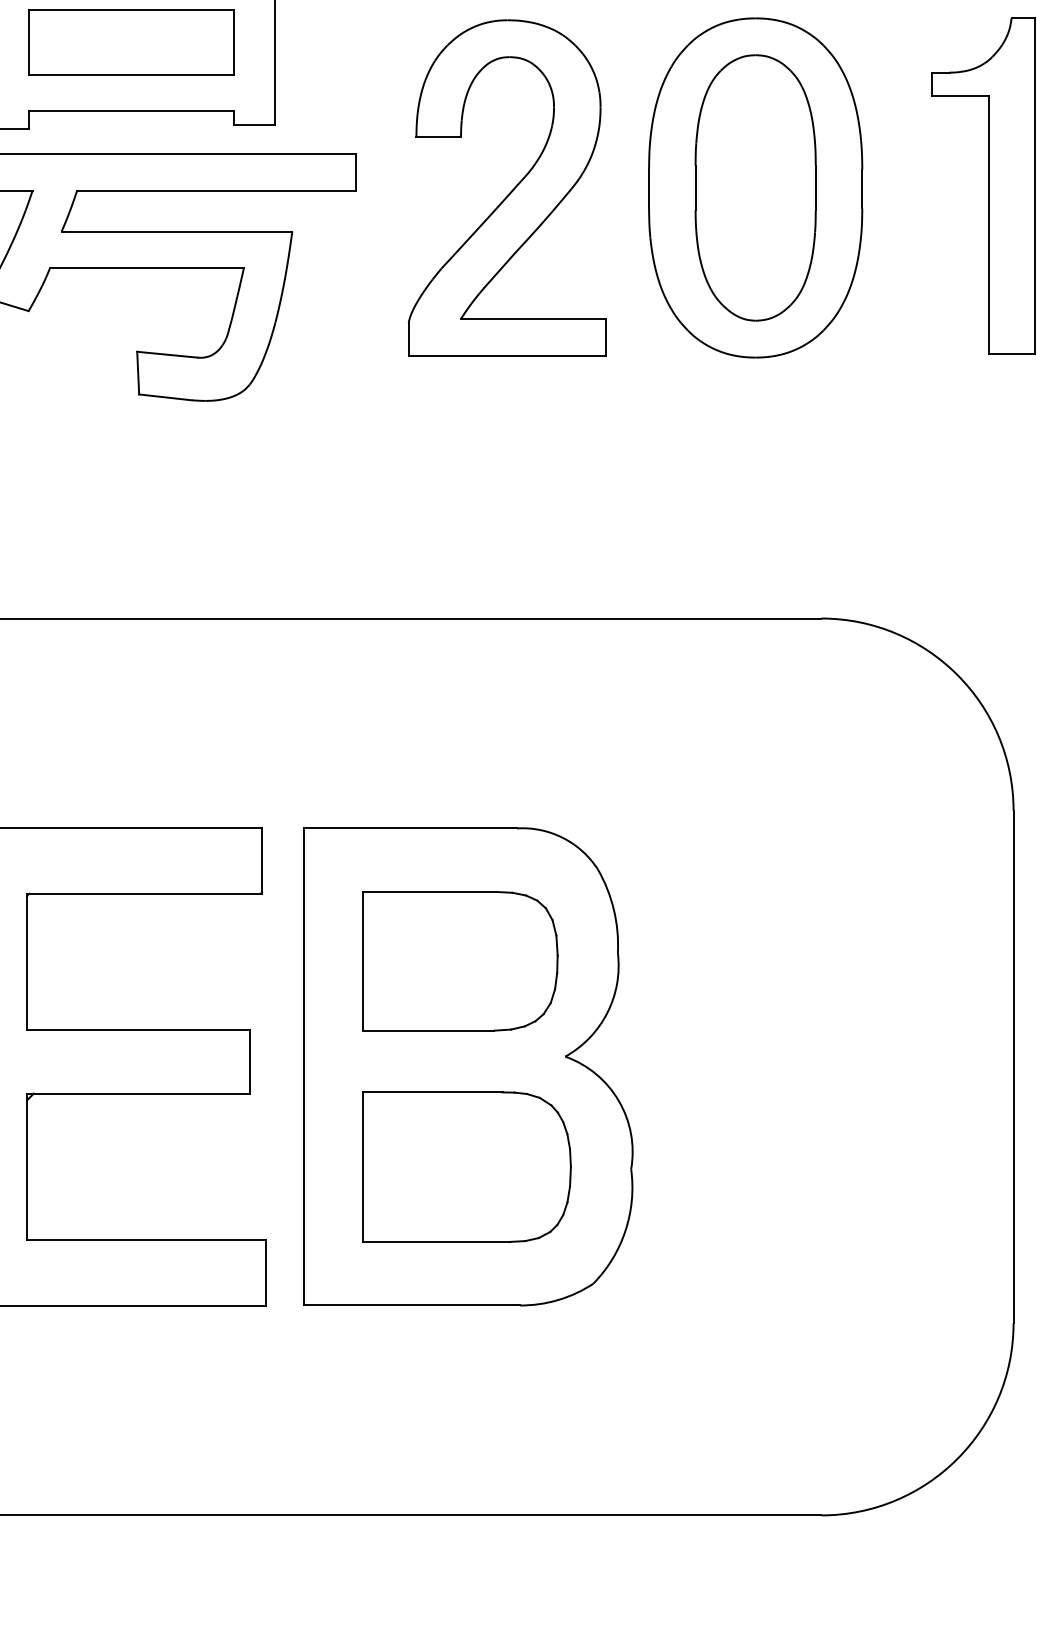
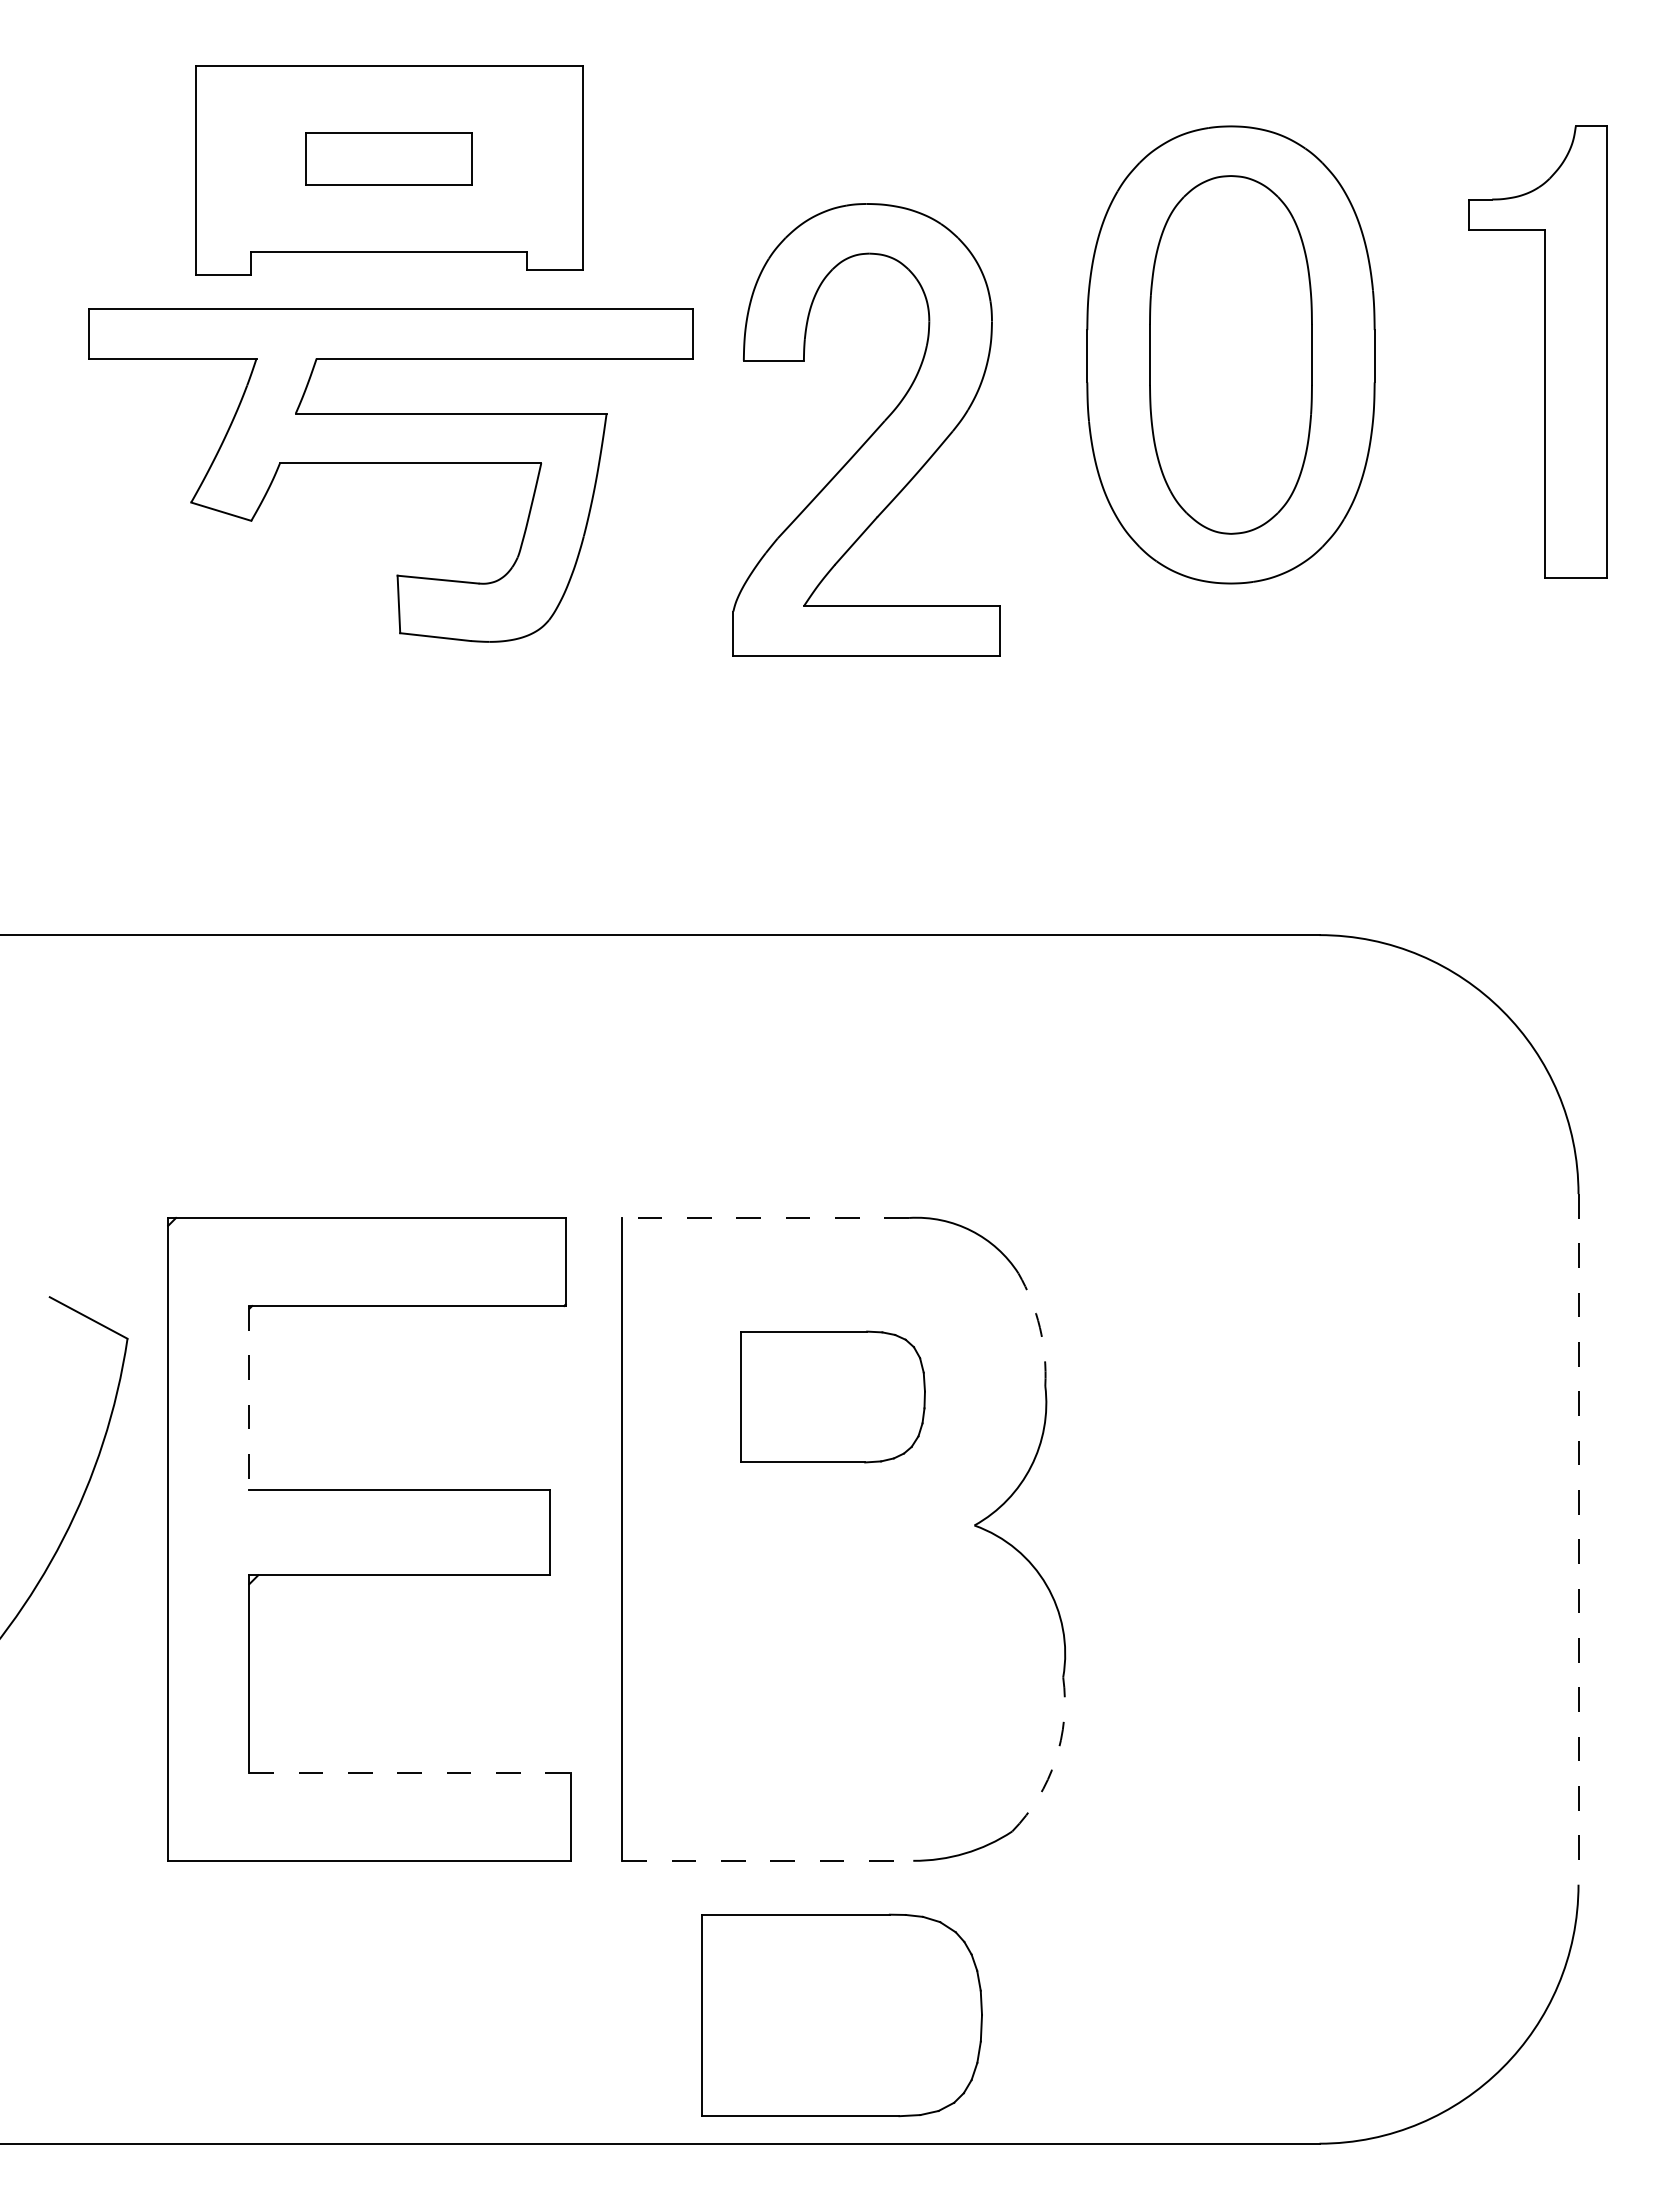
part: (130, 42) -> (388, 158), size x0.6
part: (511, 191) -> (871, 434), moved
line: (410, 828) -> (765, 1217), solid -> dashed
arc: (613, 909) -> (1039, 1327), solid -> dashed
part: (460, 960) -> (833, 1396), size x0.7
line: (27, 961) -> (249, 1397), solid -> dashed
line: (1013, 1067) -> (1578, 1539), solid -> dashed
part: (466, 1167) -> (841, 2015), moved
arc: (625, 1231) -> (1055, 1760), solid -> dashed
line: (146, 1239) -> (410, 1772), solid -> dashed
line: (411, 1305) -> (767, 1860), solid -> dashed

